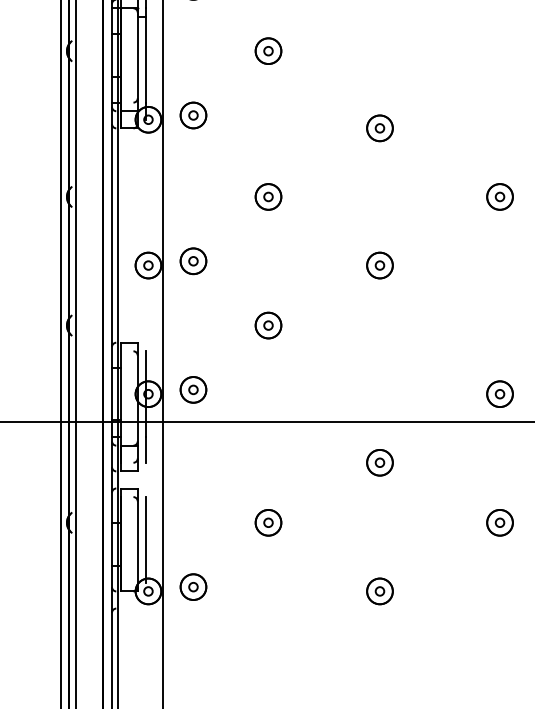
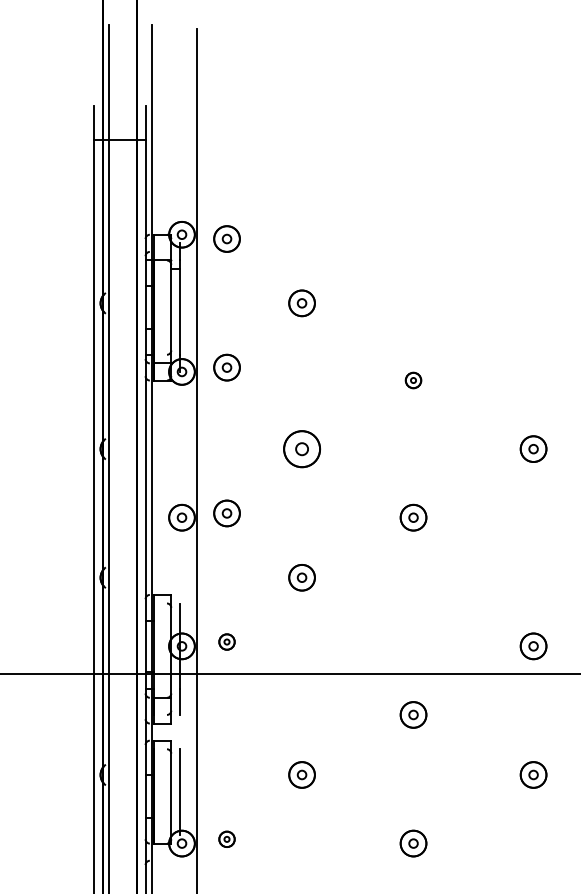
part: (379, 128) -> (413, 380), size x0.6
part: (267, 196) -> (301, 448), size x1.4
part: (192, 389) -> (226, 641), size x0.6
part: (192, 587) -> (226, 839), size x0.6

